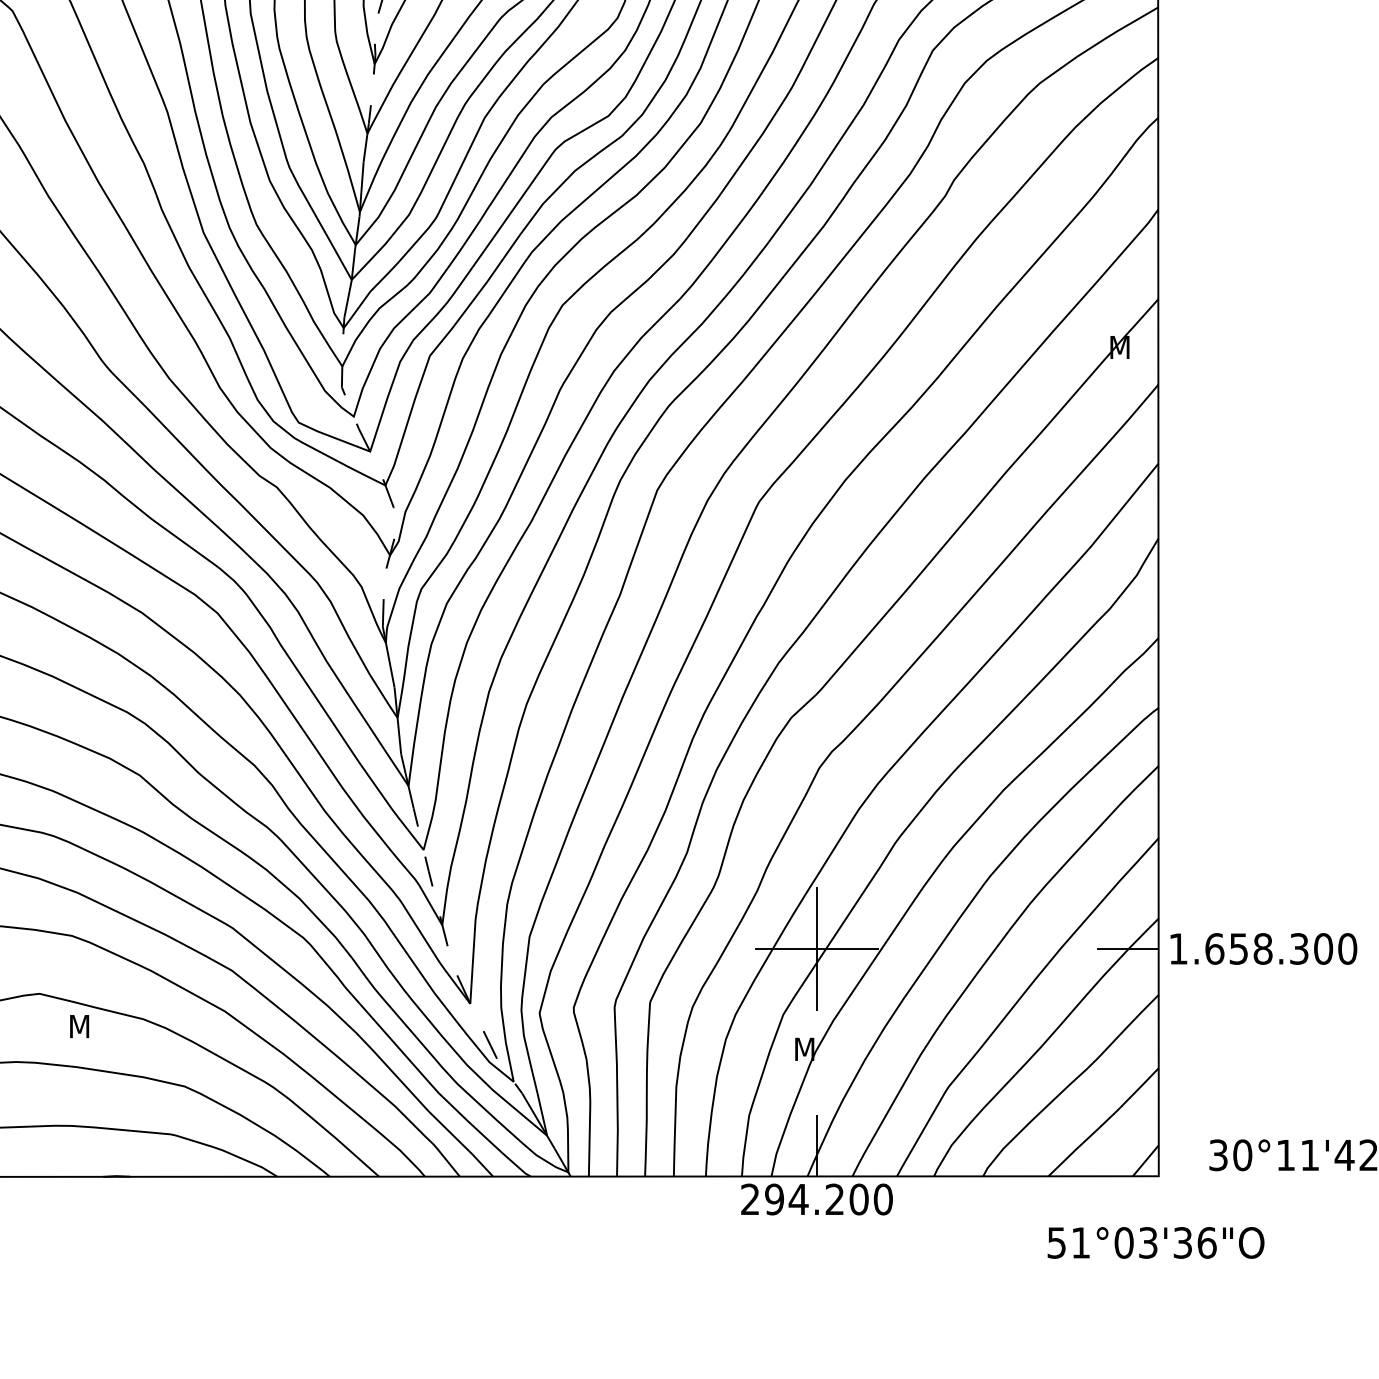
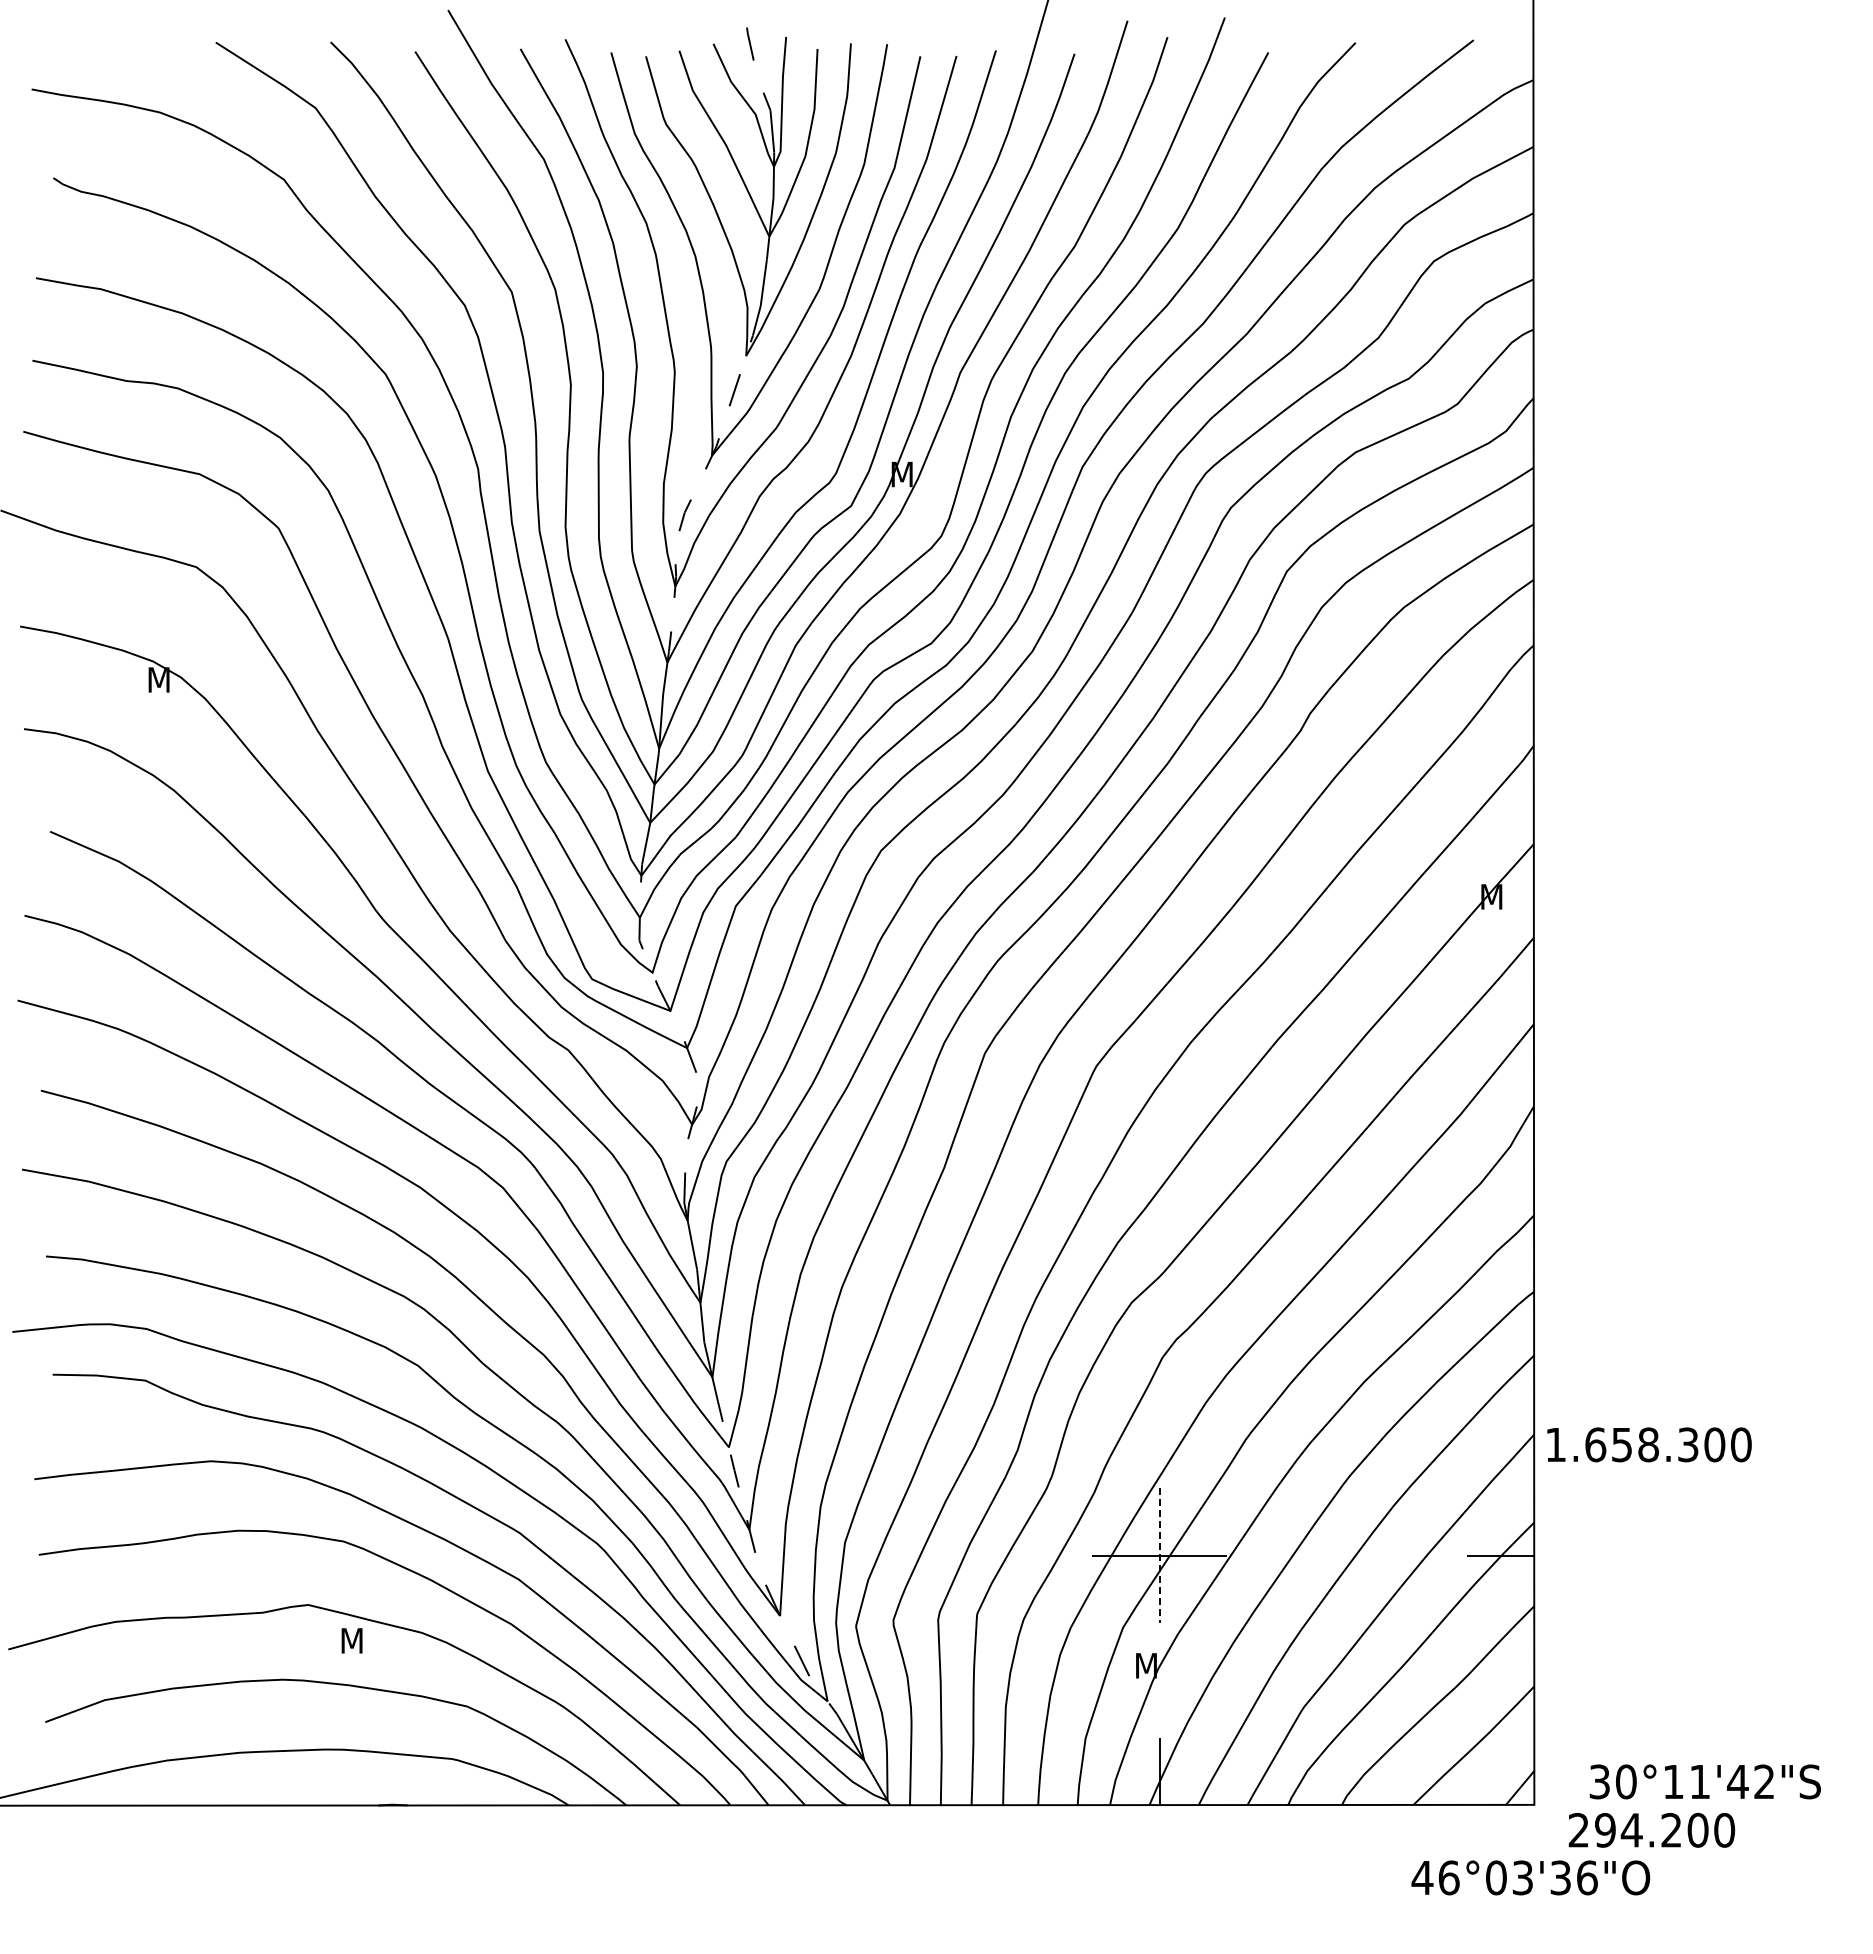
text: (1263, 948) -> (1649, 1444), moved
line: (816, 949) -> (1159, 1556), solid -> dashed
text: (816, 1199) -> (1651, 1830), moved
text: (1068, 1242) -> (1435, 1877), 51°03'36"O -> 46°03'36"O

